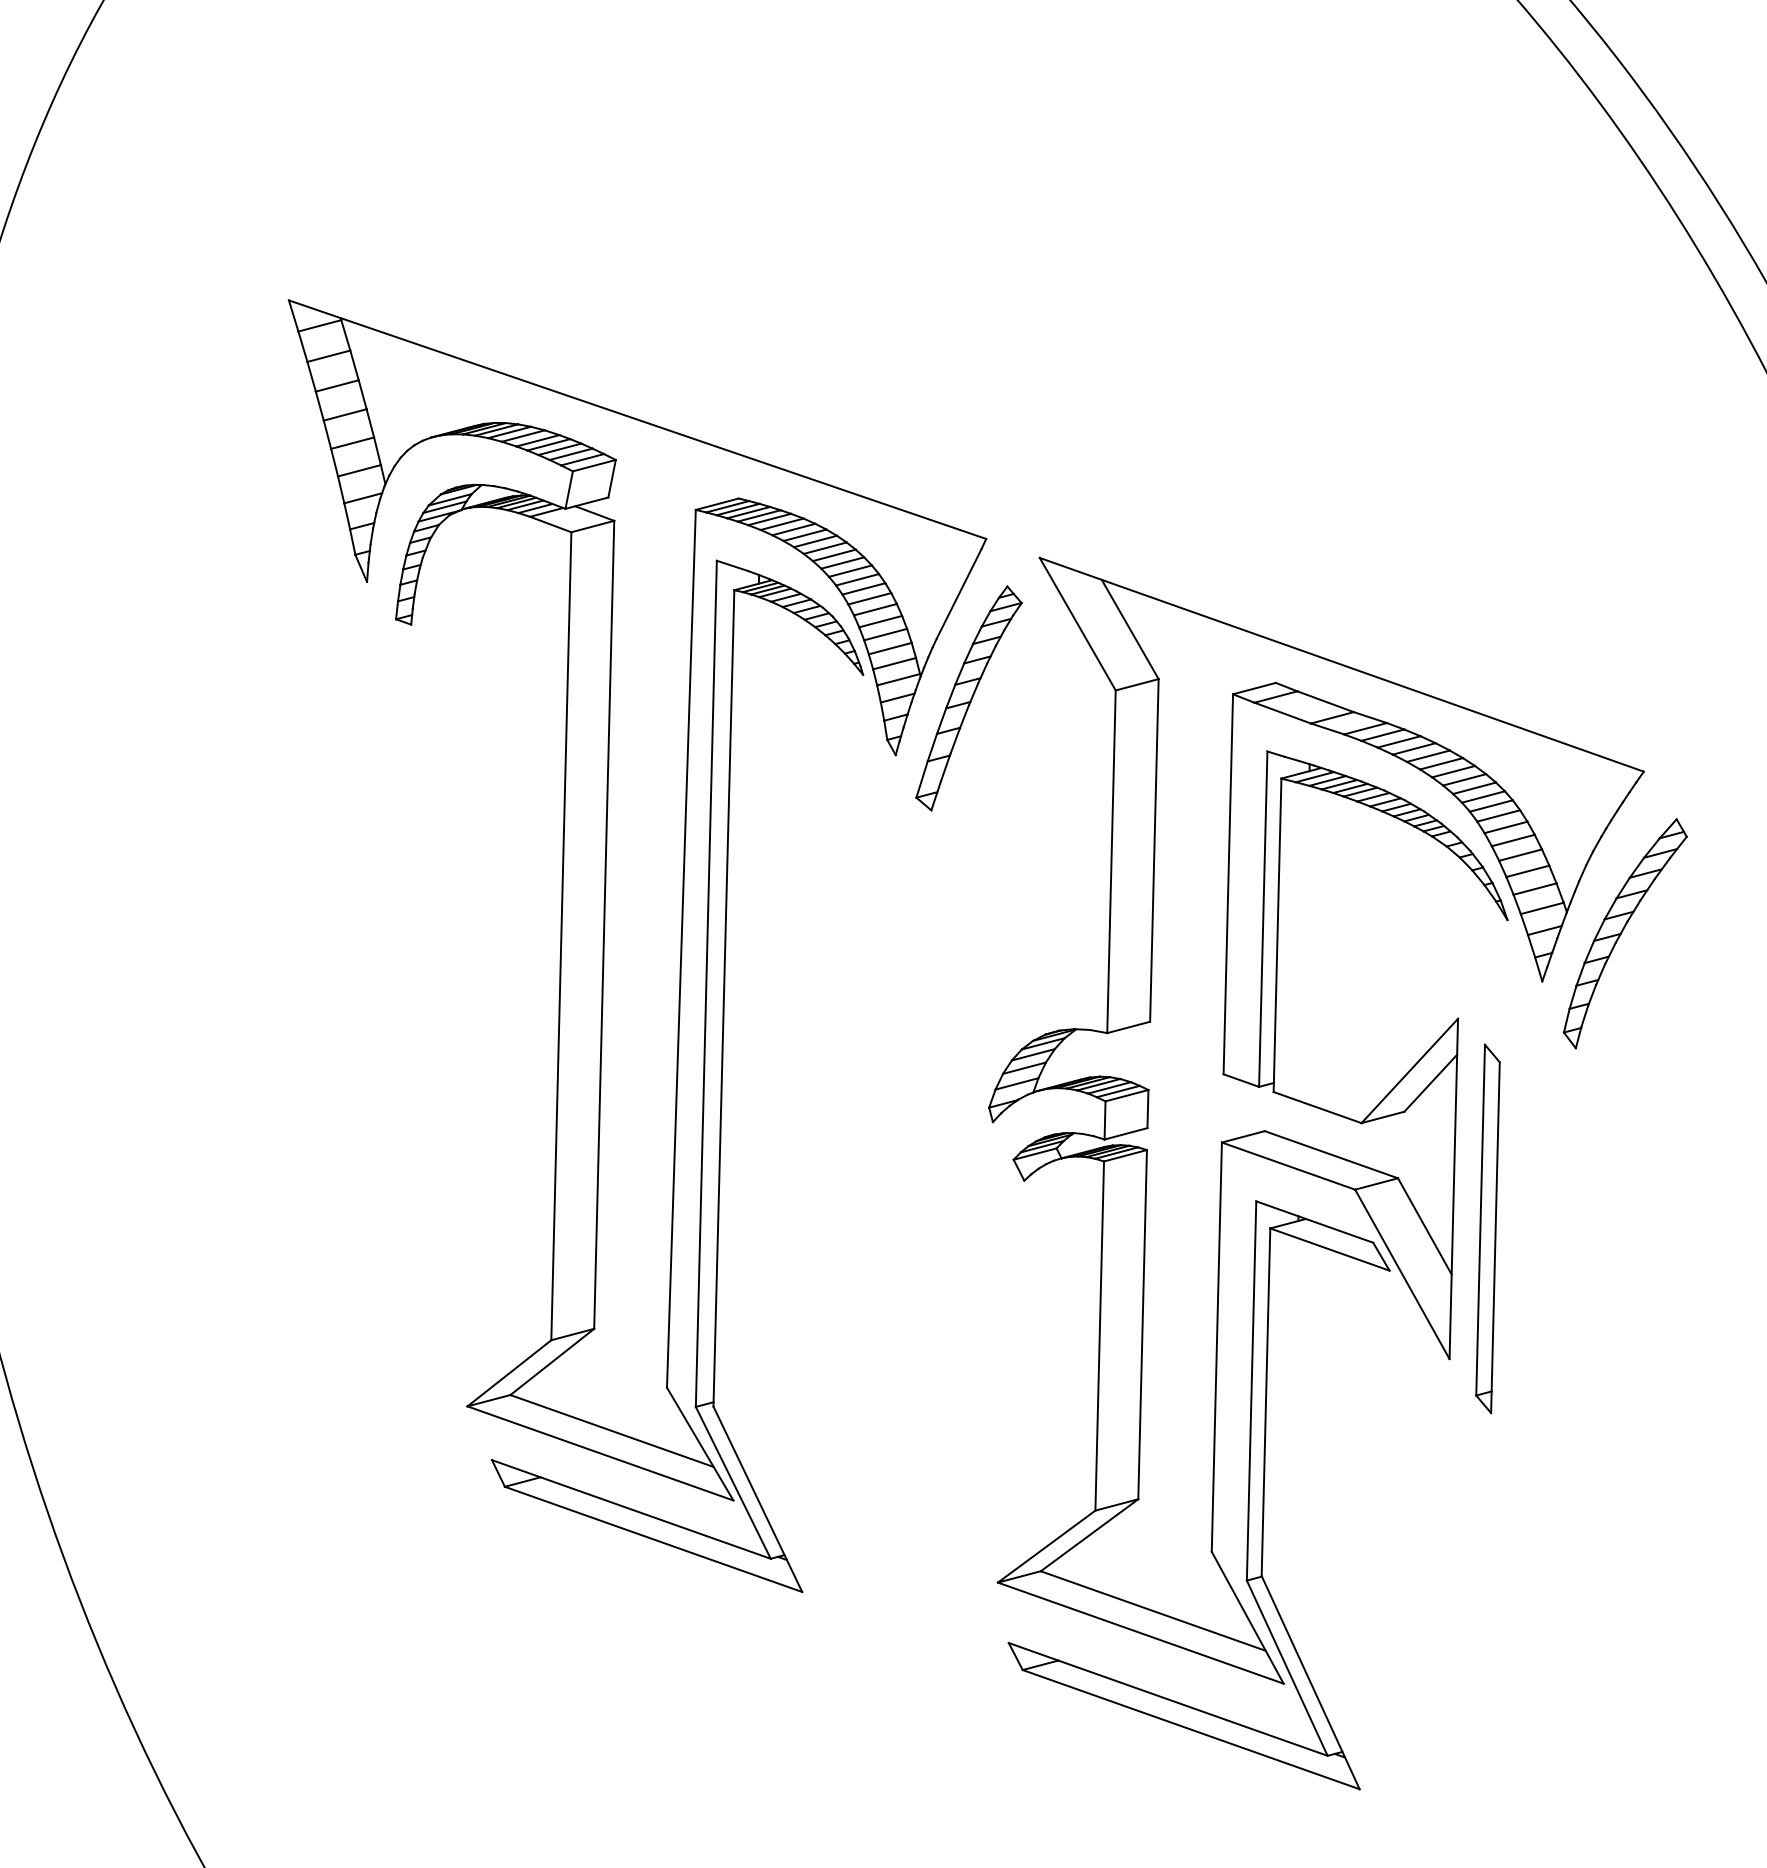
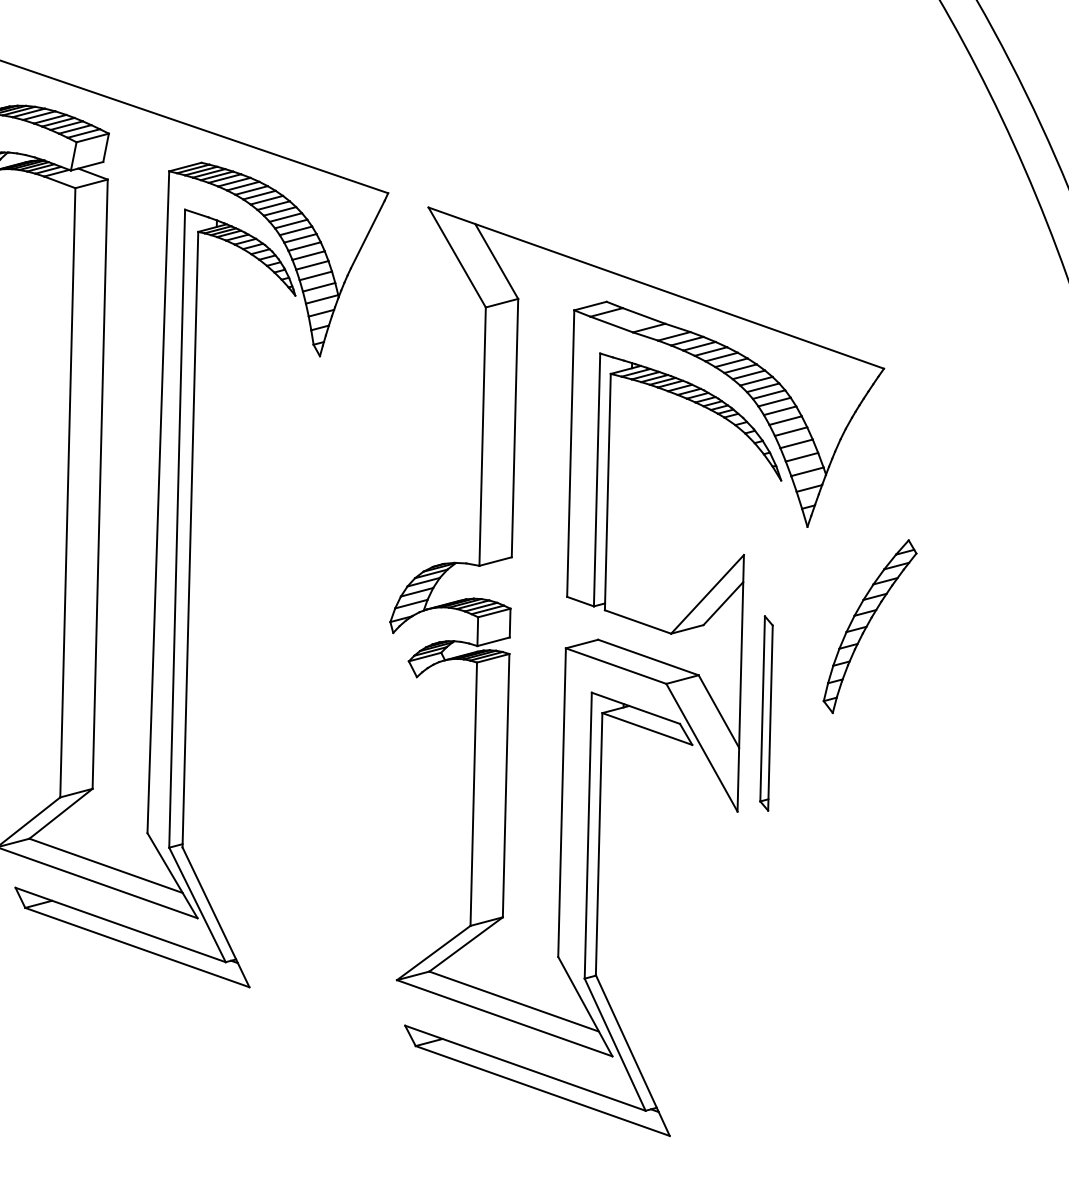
part: (968, 698) -> (374, 313), removed
part: (1624, 933) -> (869, 626), moved
part: (1487, 1228) -> (766, 713), size x0.7

